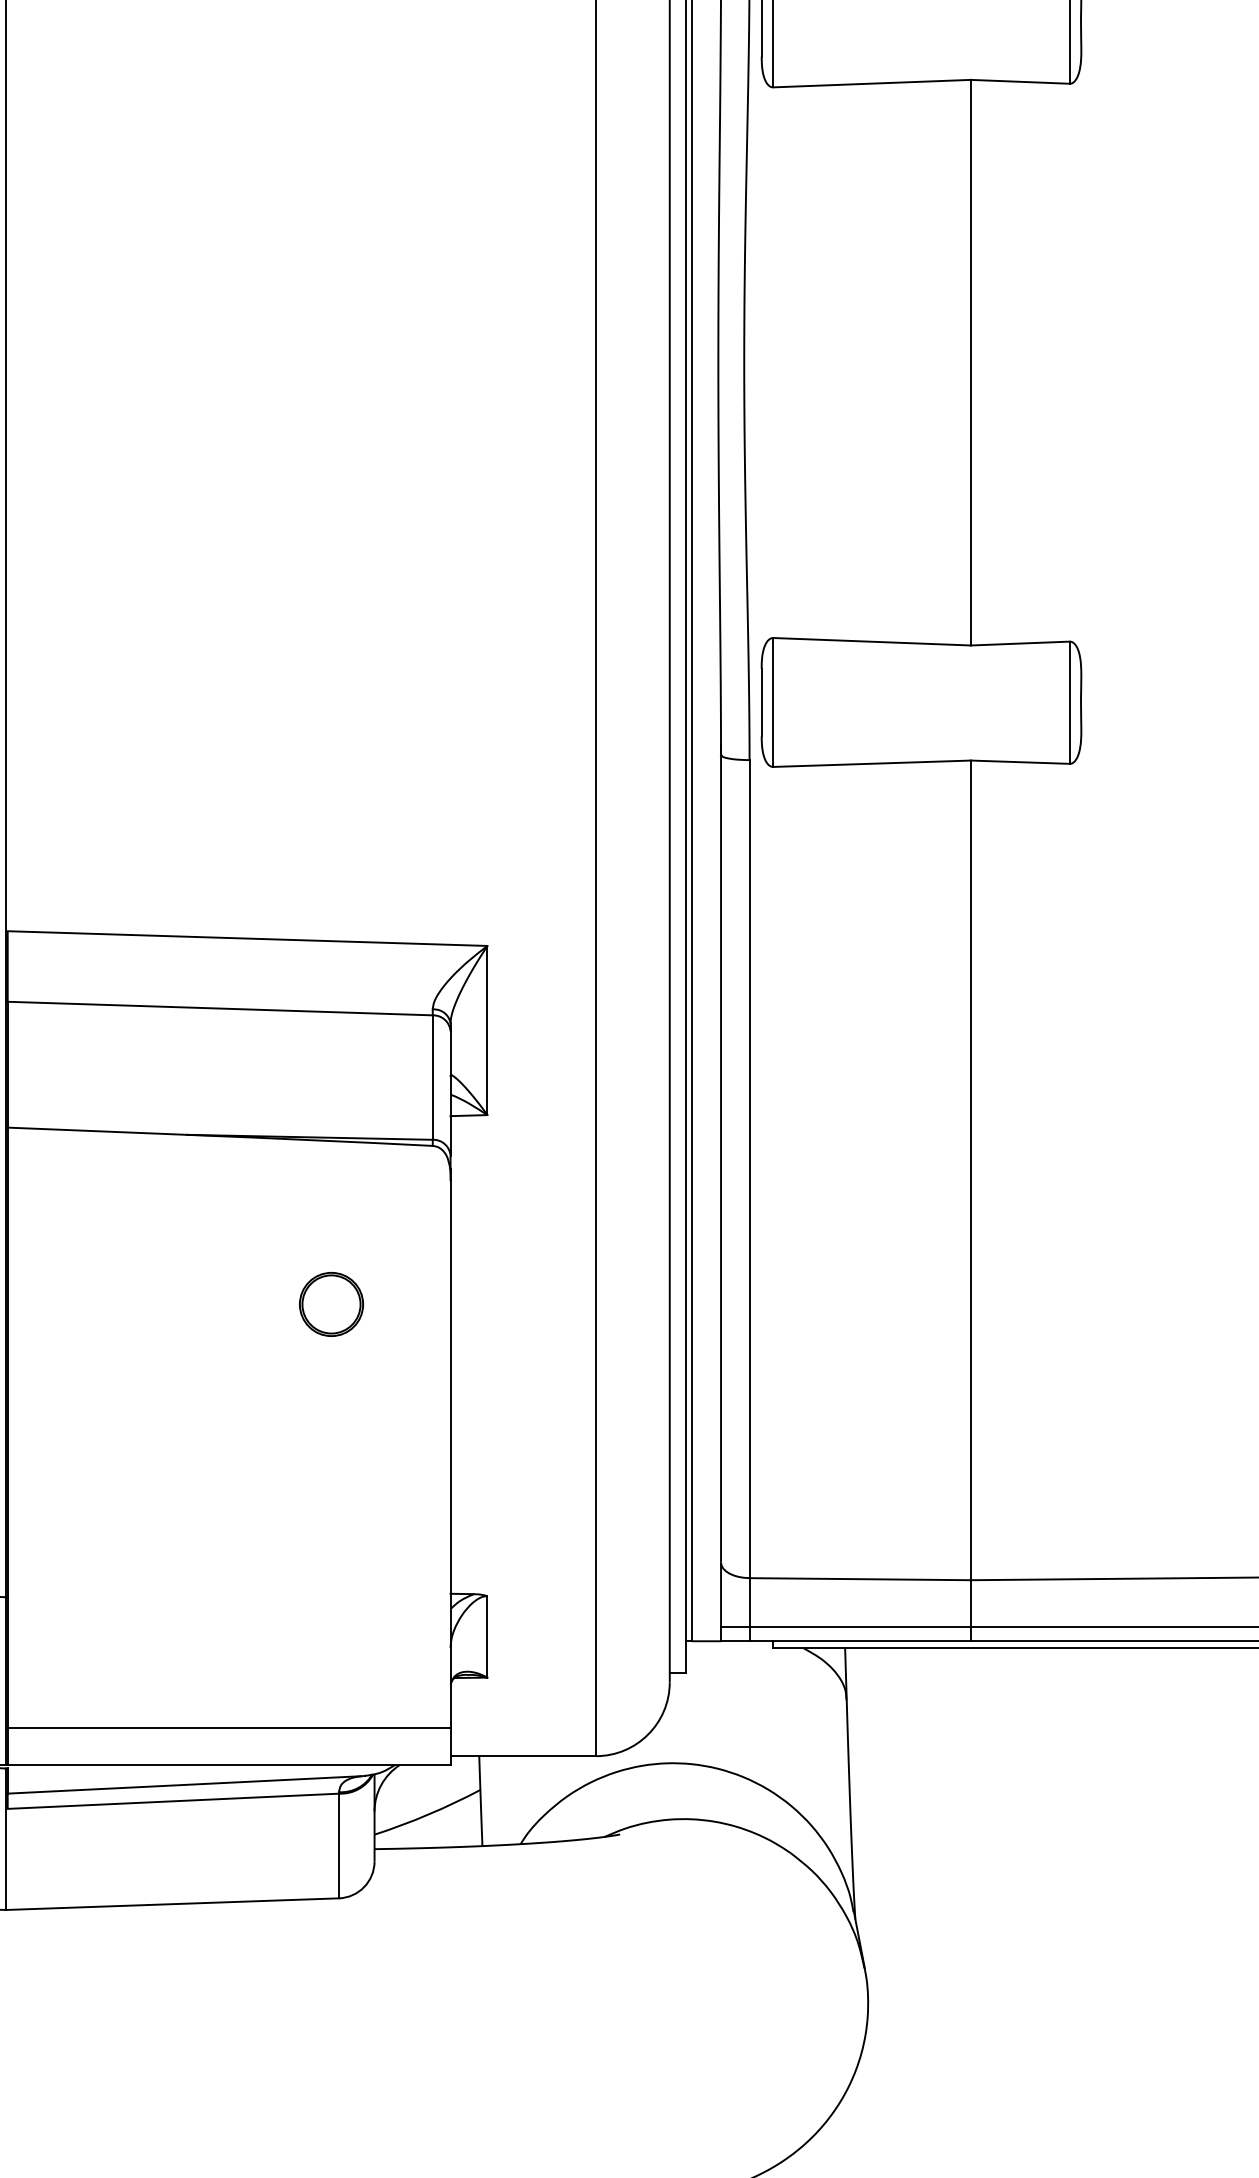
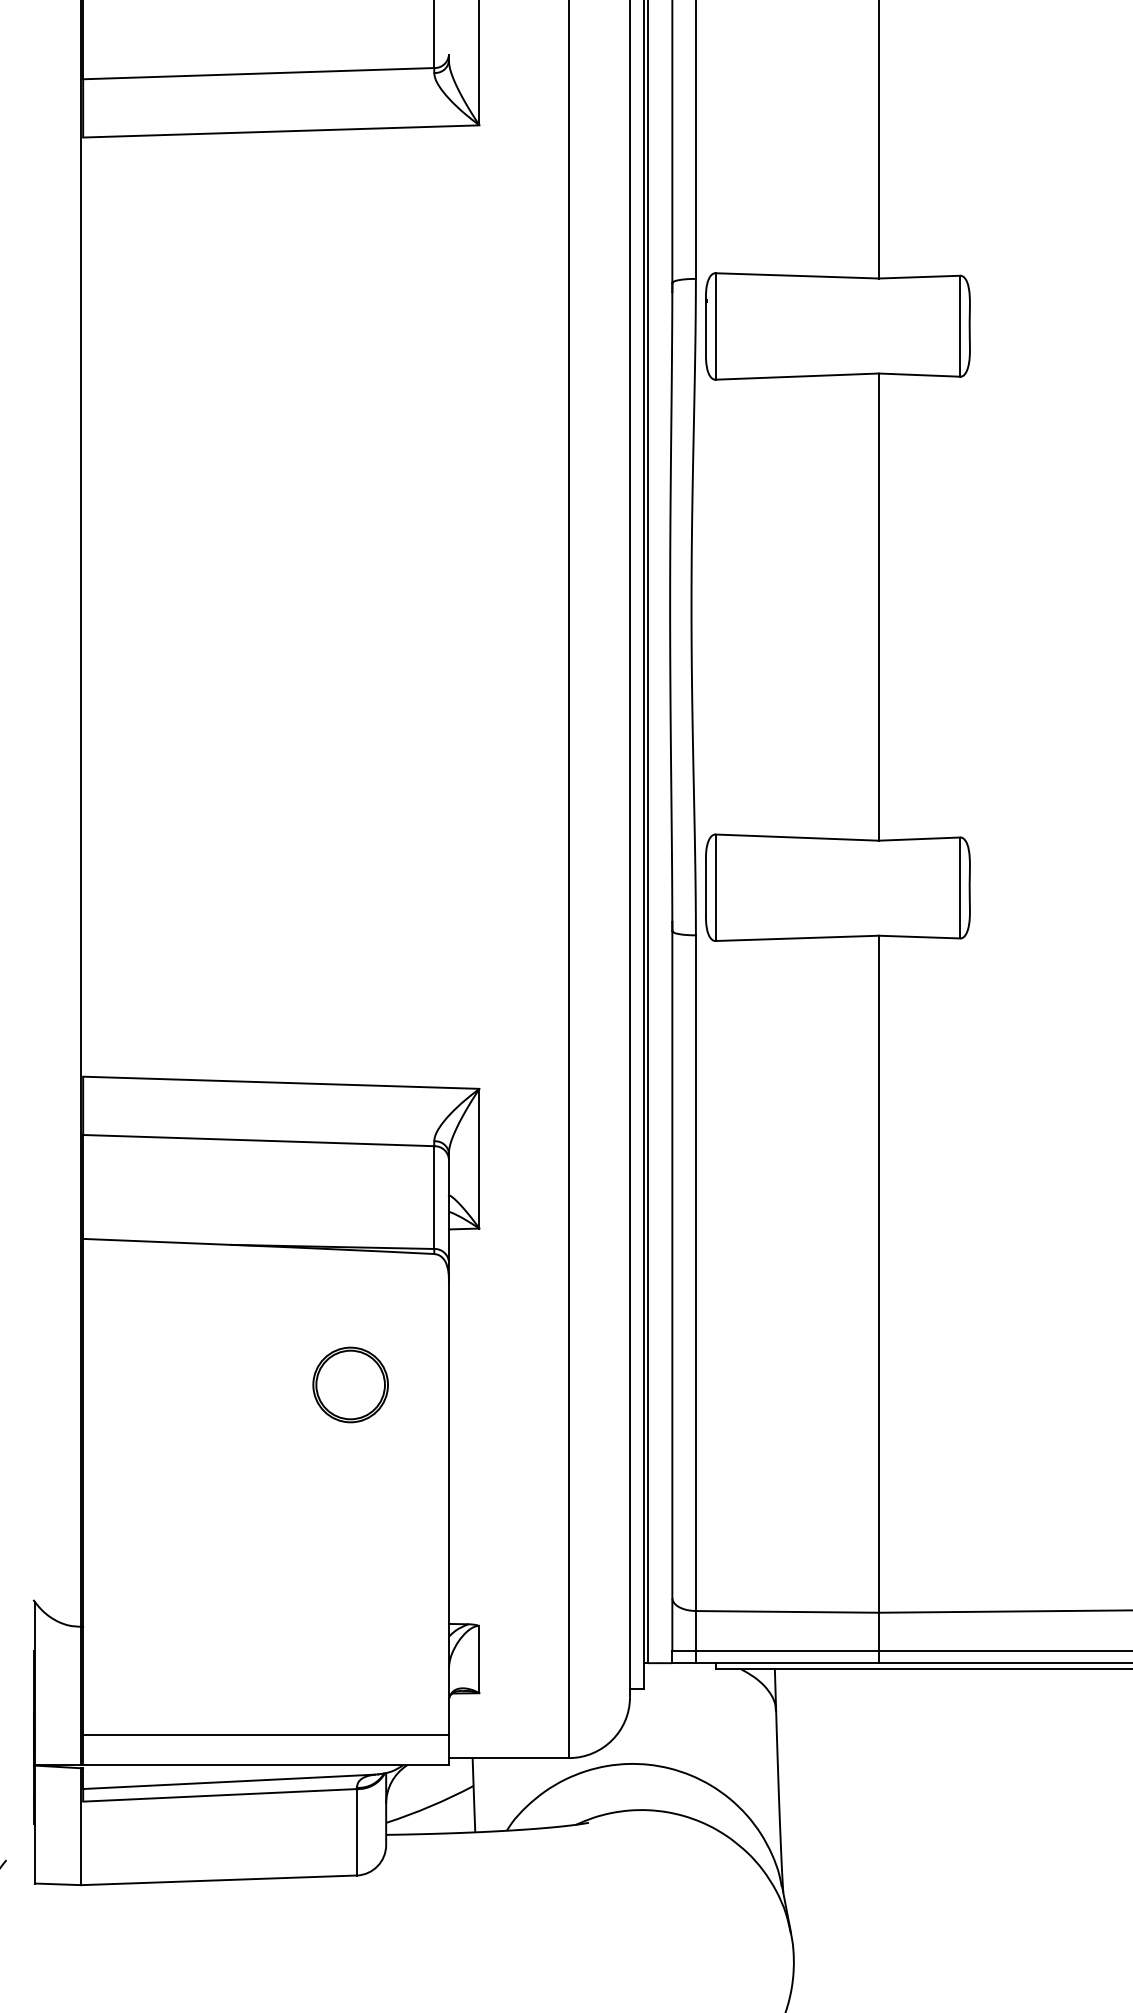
part: (331, 1303) -> (350, 1384), size x1.43

